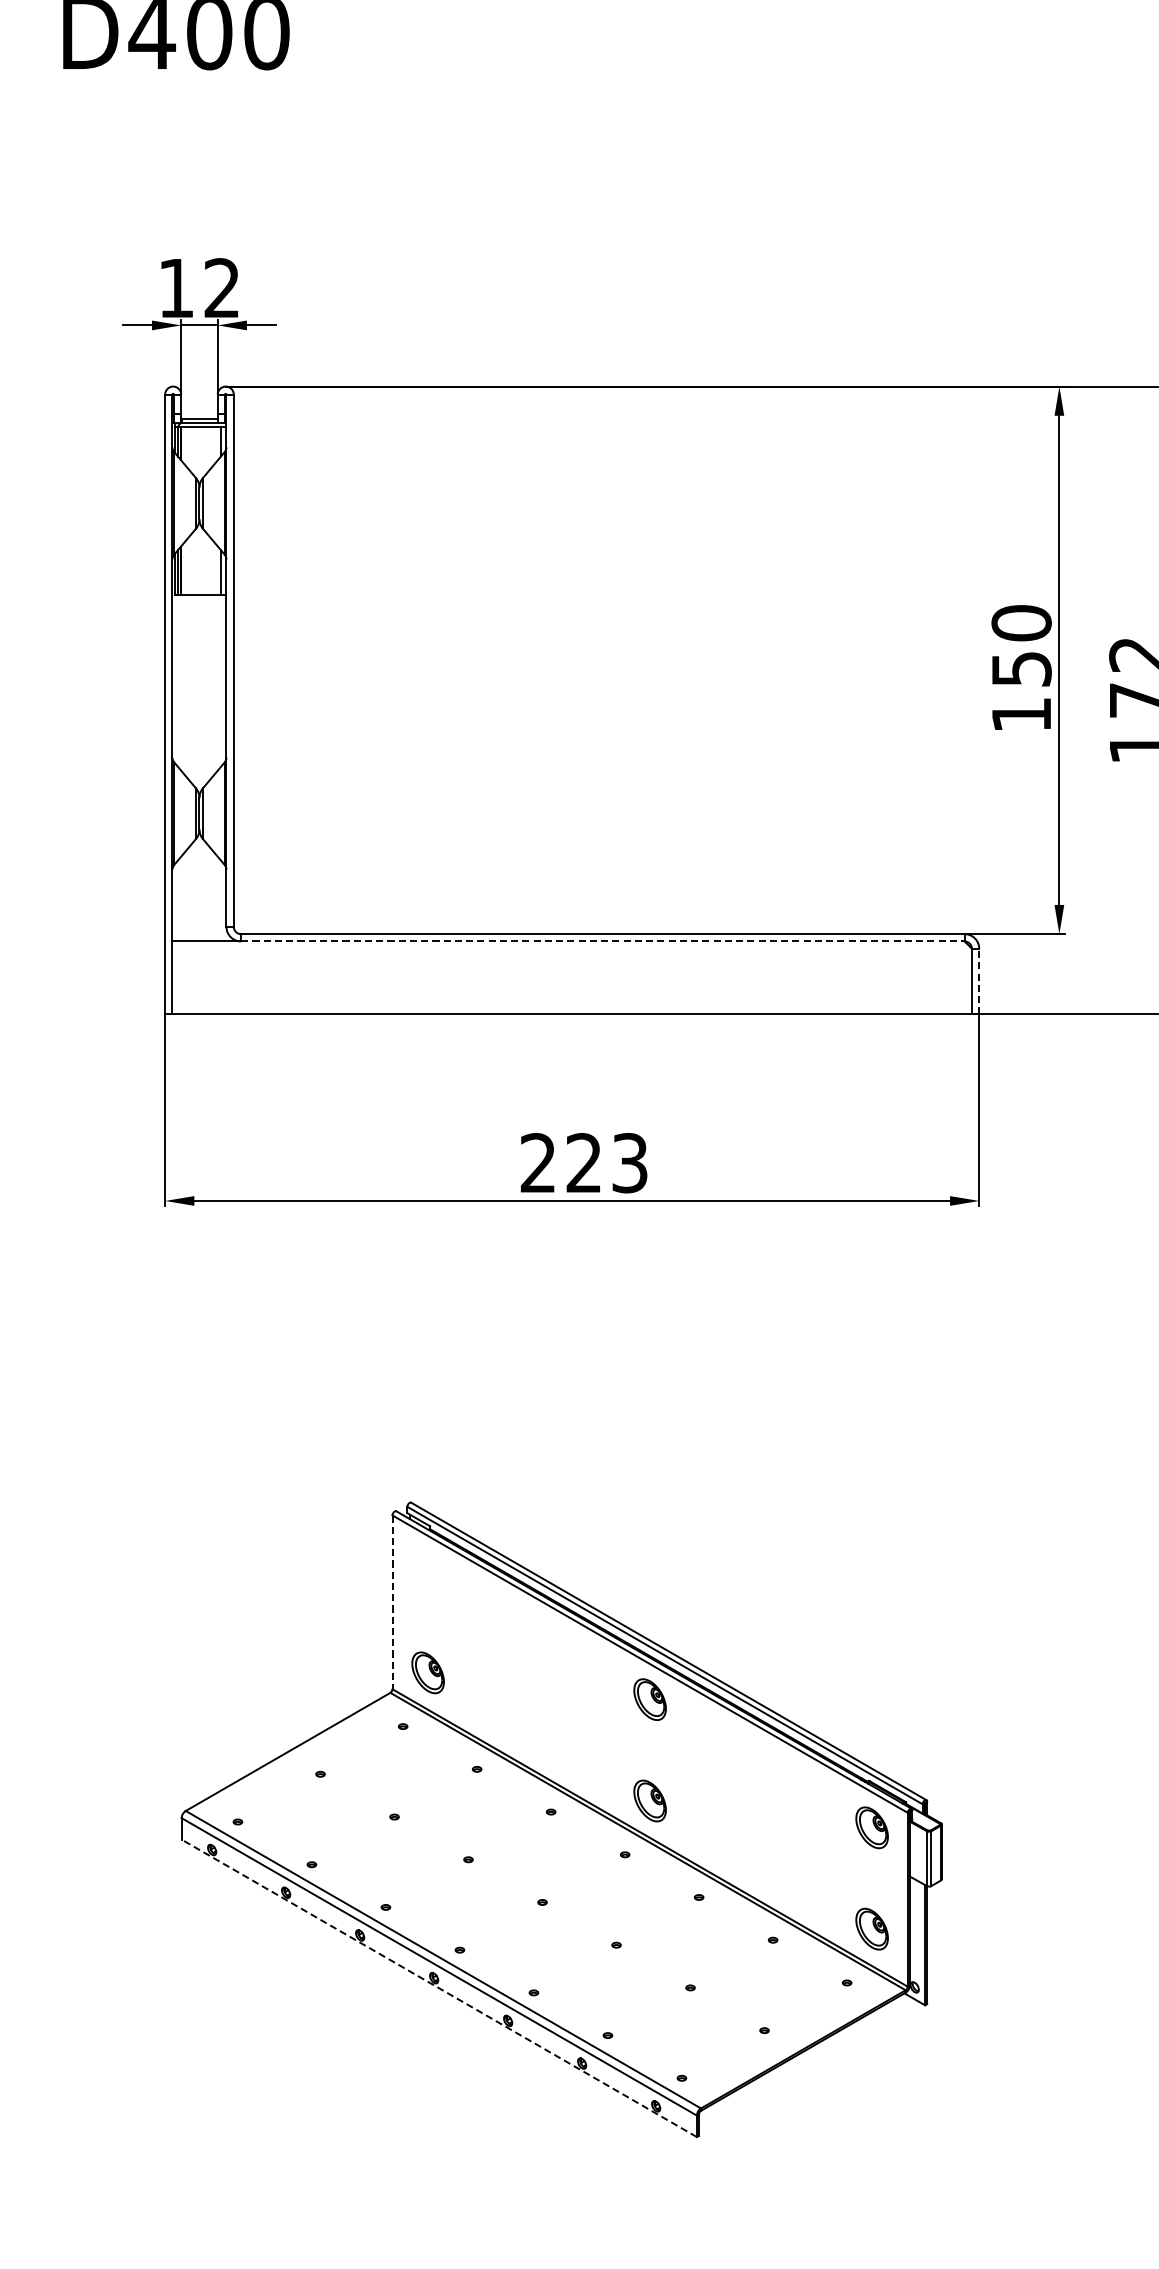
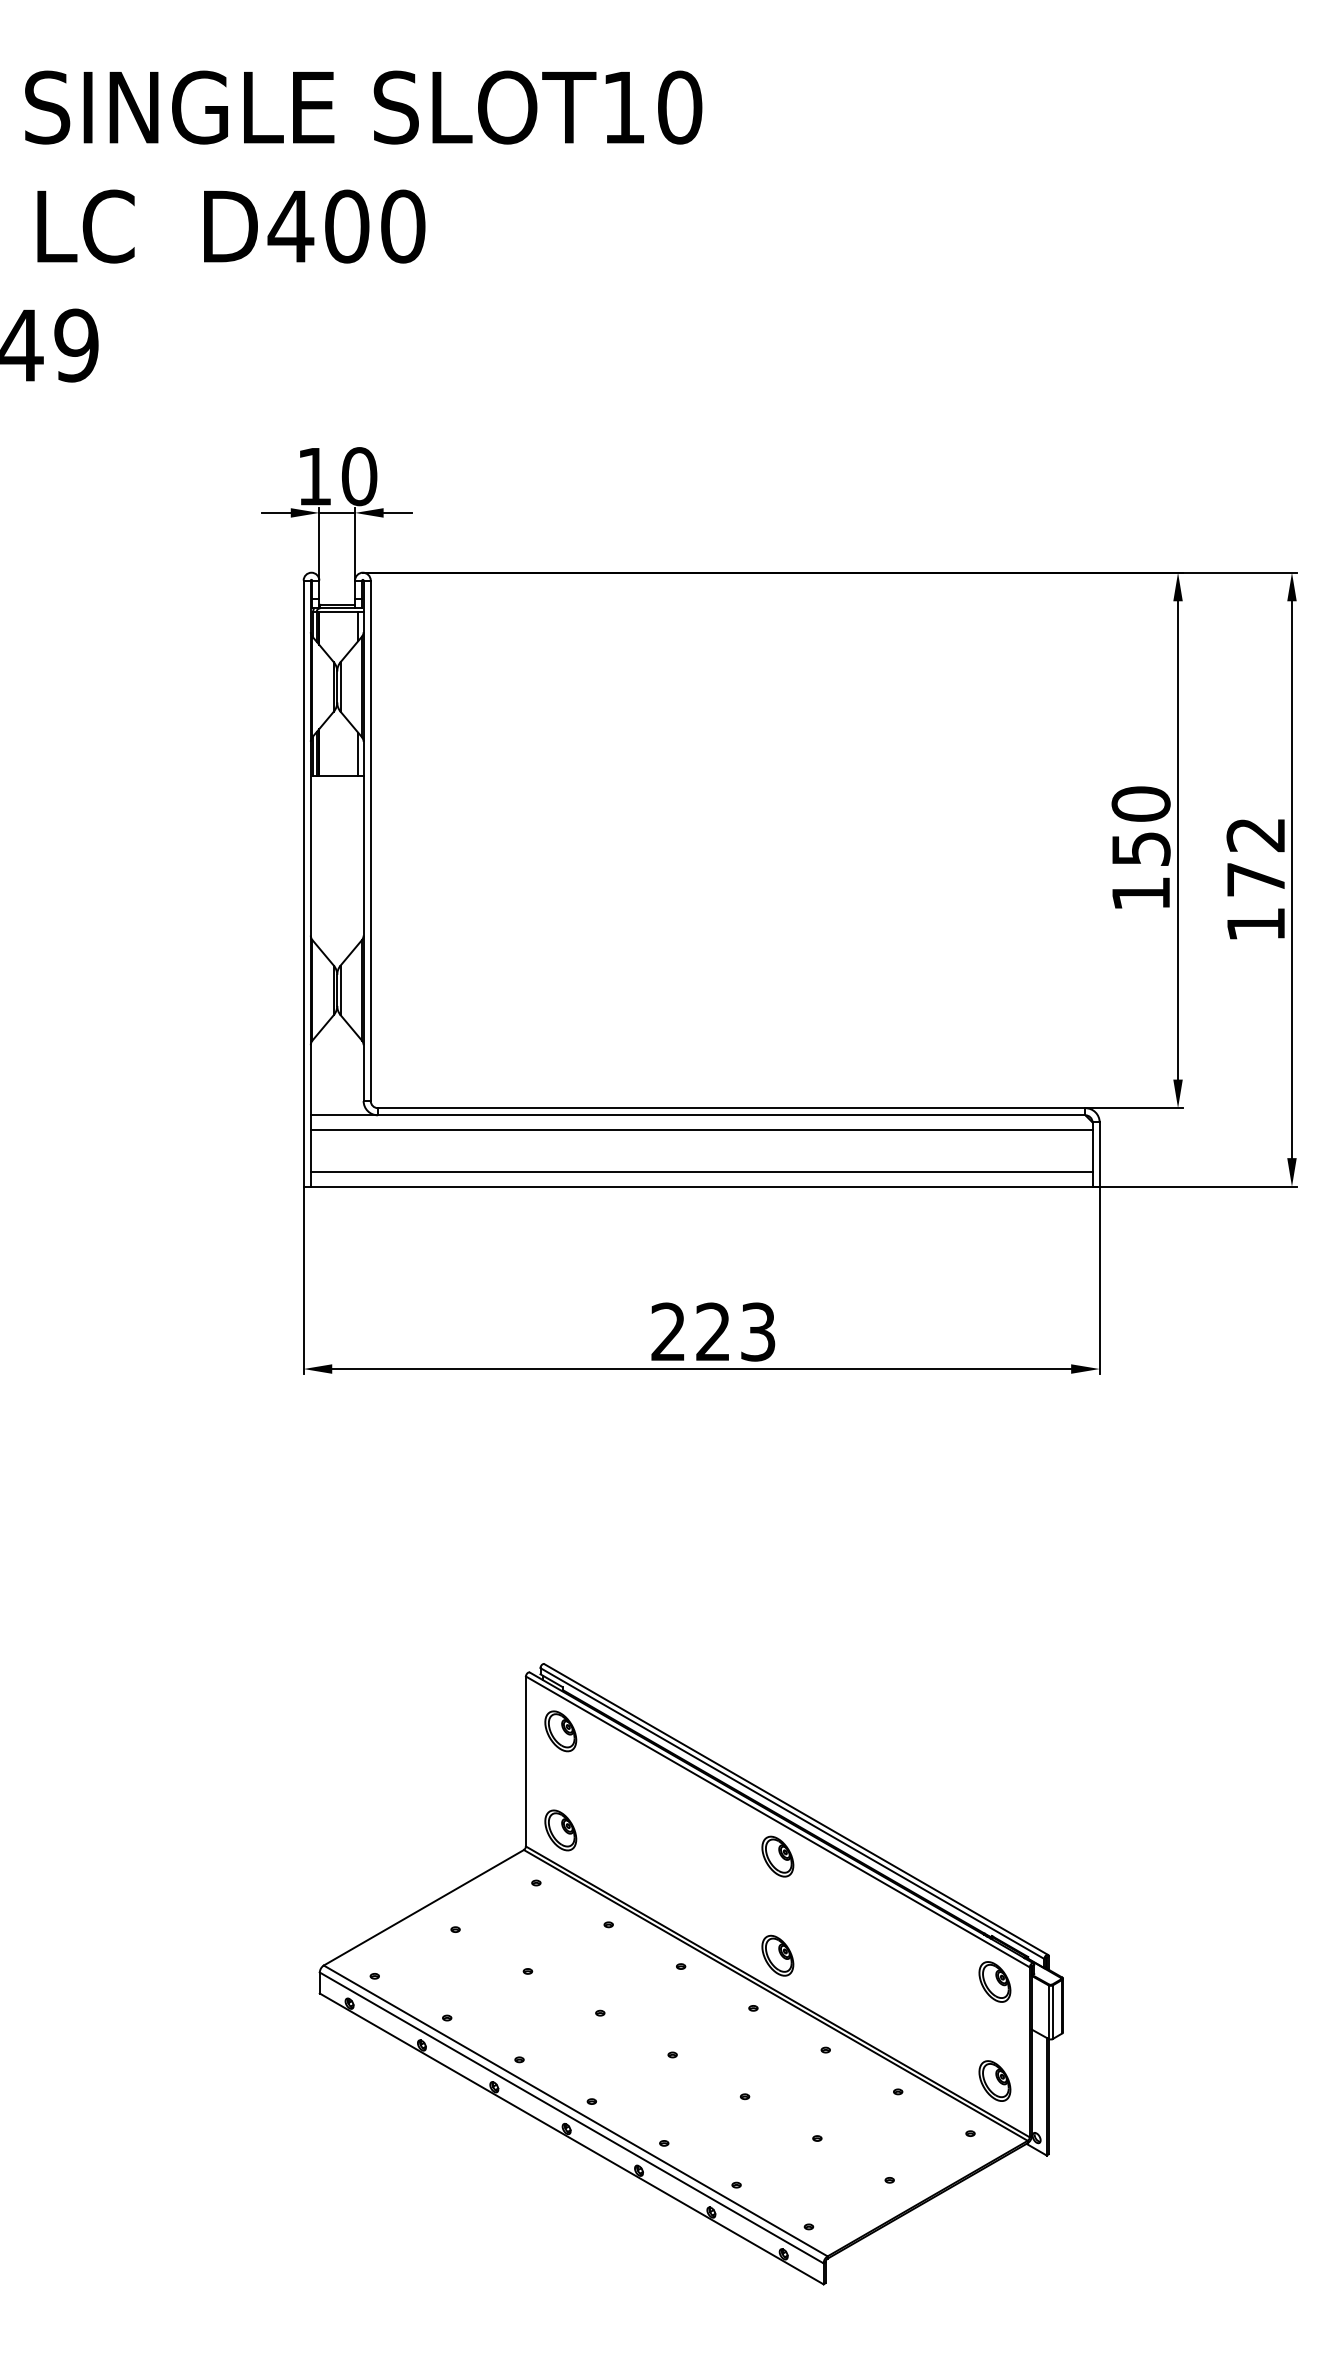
text: (222, 288) -> (359, 476), 12 -> 10
line: (602, 941) -> (731, 1115), dashed -> solid
line: (572, 955) -> (701, 1129), added
line: (979, 981) -> (1099, 1154), dashed -> solid
line: (572, 999) -> (701, 1172), added
part: (427, 1571) -> (560, 1731), added
line: (392, 1602) -> (525, 1761), dashed -> solid
line: (439, 1987) -> (571, 2138), dashed -> solid

